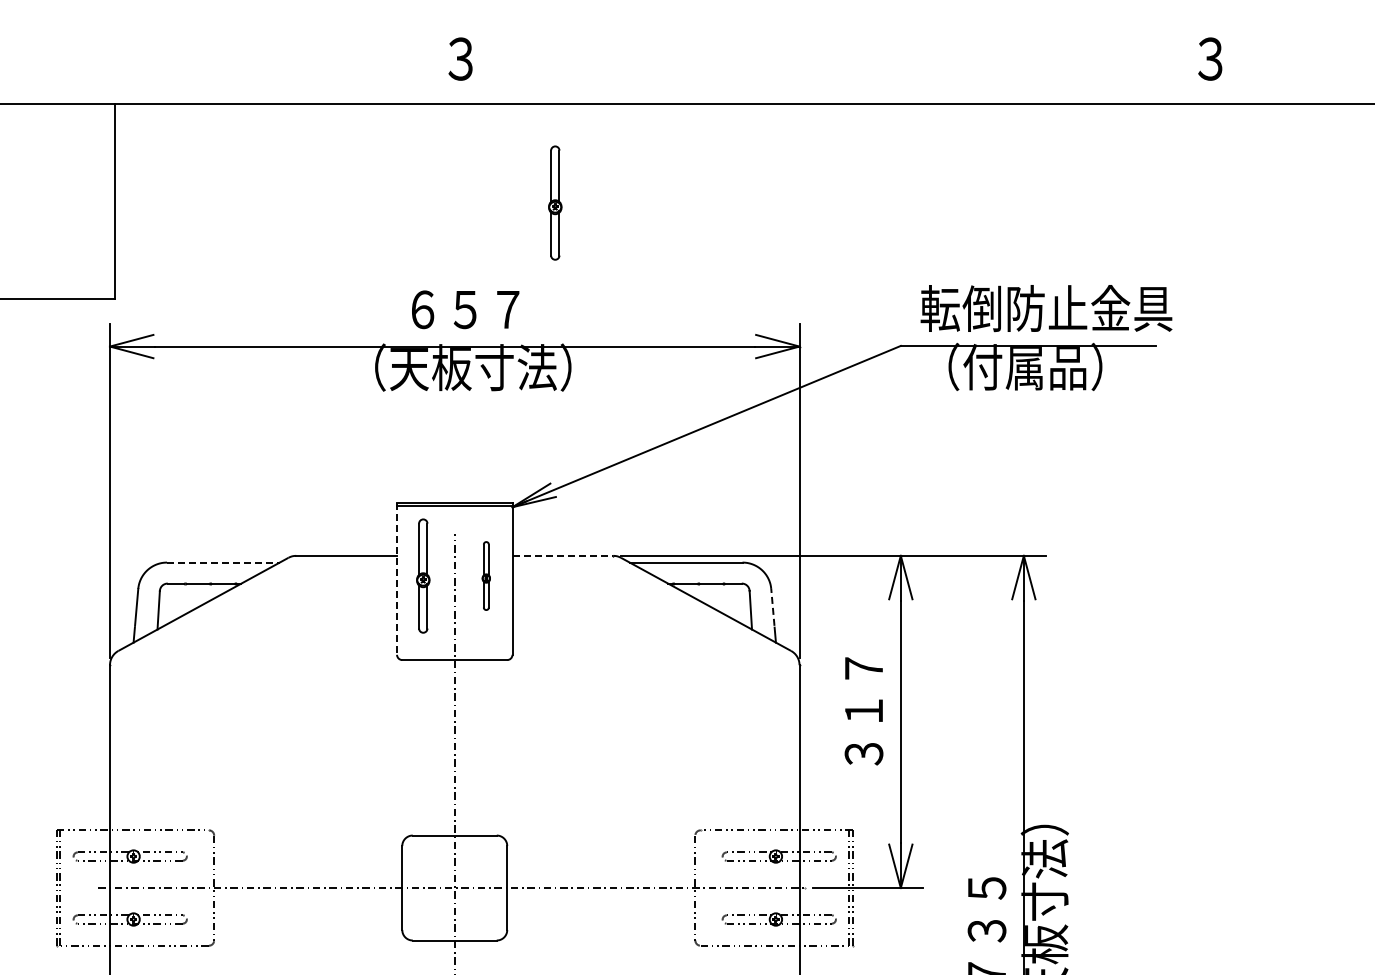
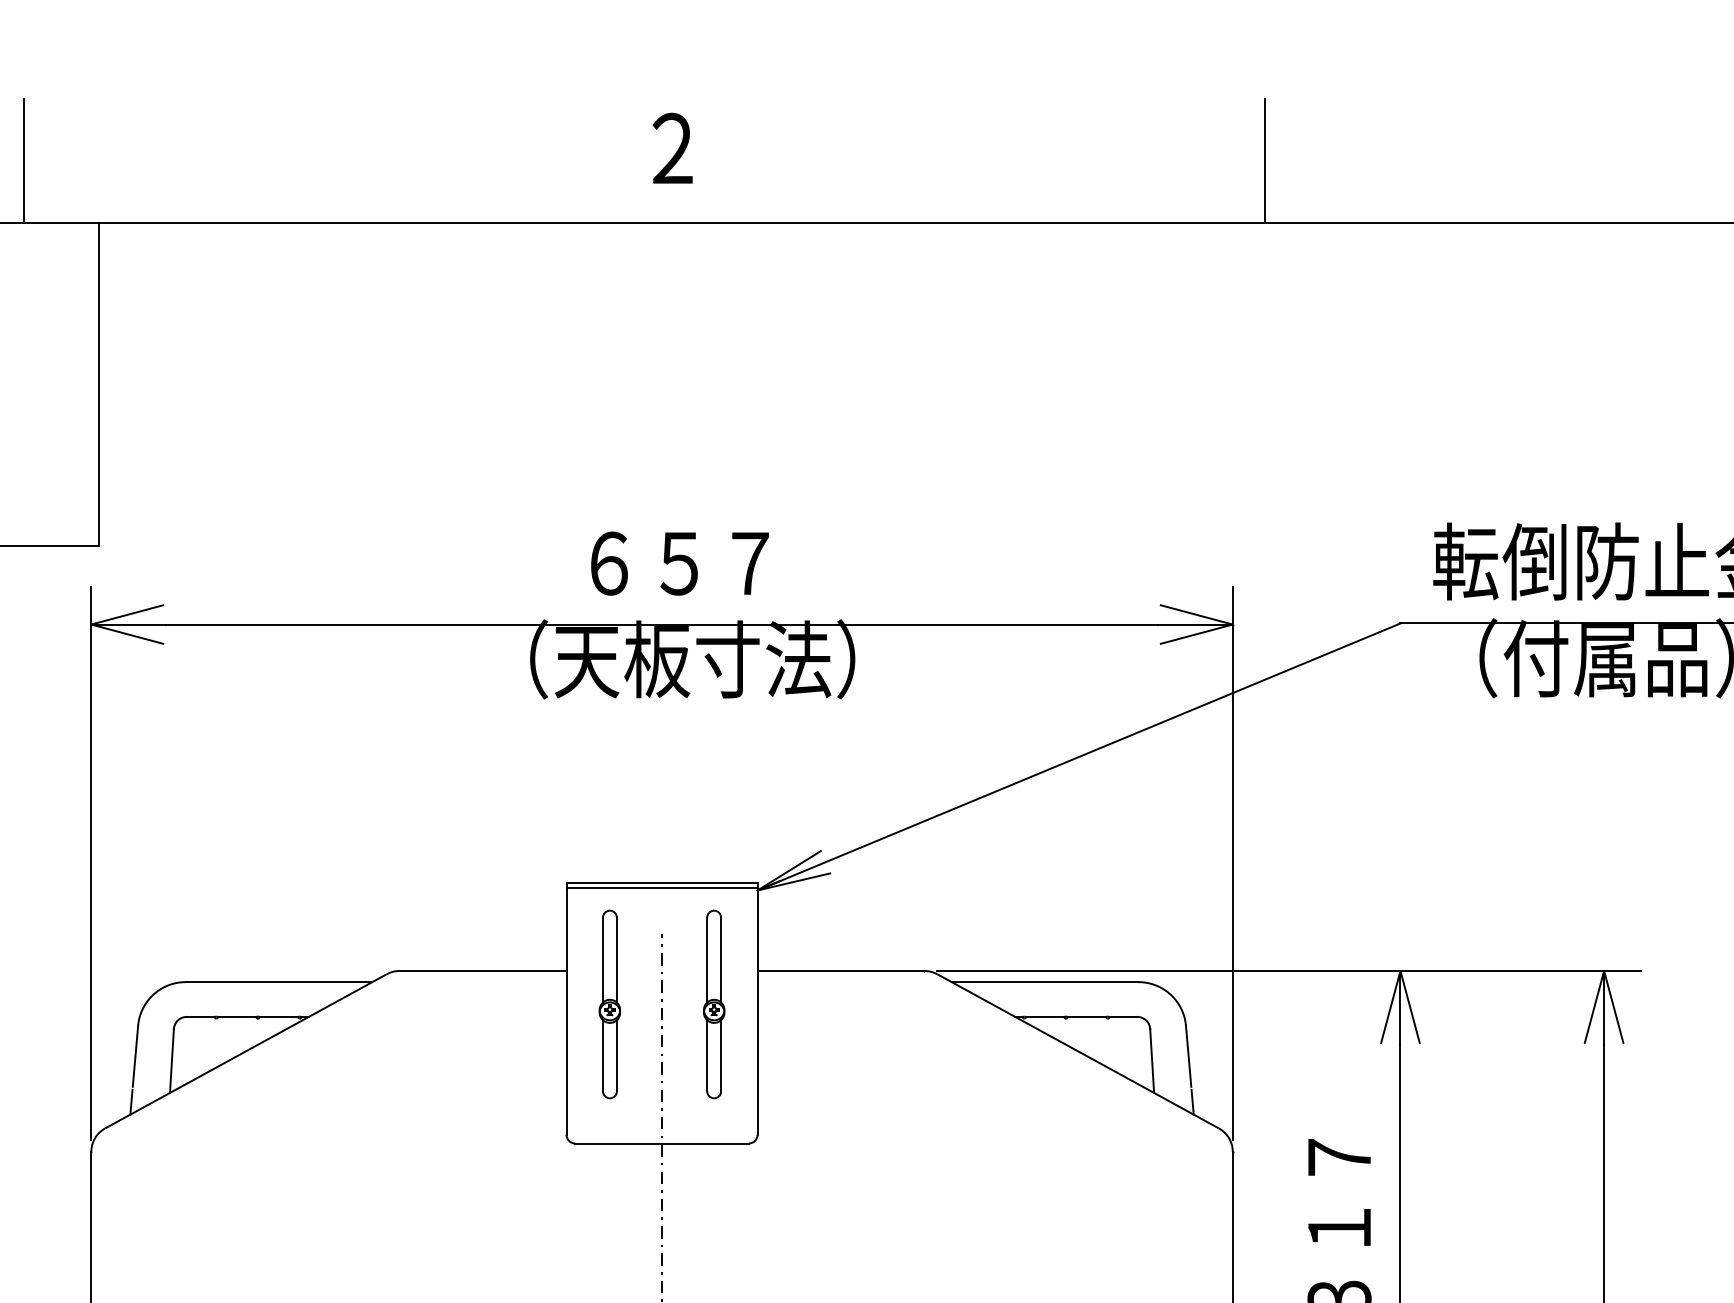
text: (460, 59) -> (671, 149), ３ -> ２
line: (69, 66) -> (24, 160), added
line: (819, 66) -> (1265, 160), added
part: (555, 202) -> (828, 386), removed
line: (563, 555) -> (842, 970), dashed -> solid
line: (223, 562) -> (279, 981), dashed -> solid
part: (486, 575) -> (714, 1003), size x1.67
line: (397, 579) -> (567, 1010), dashed -> solid
line: (772, 607) -> (1188, 1056), dashed -> solid

